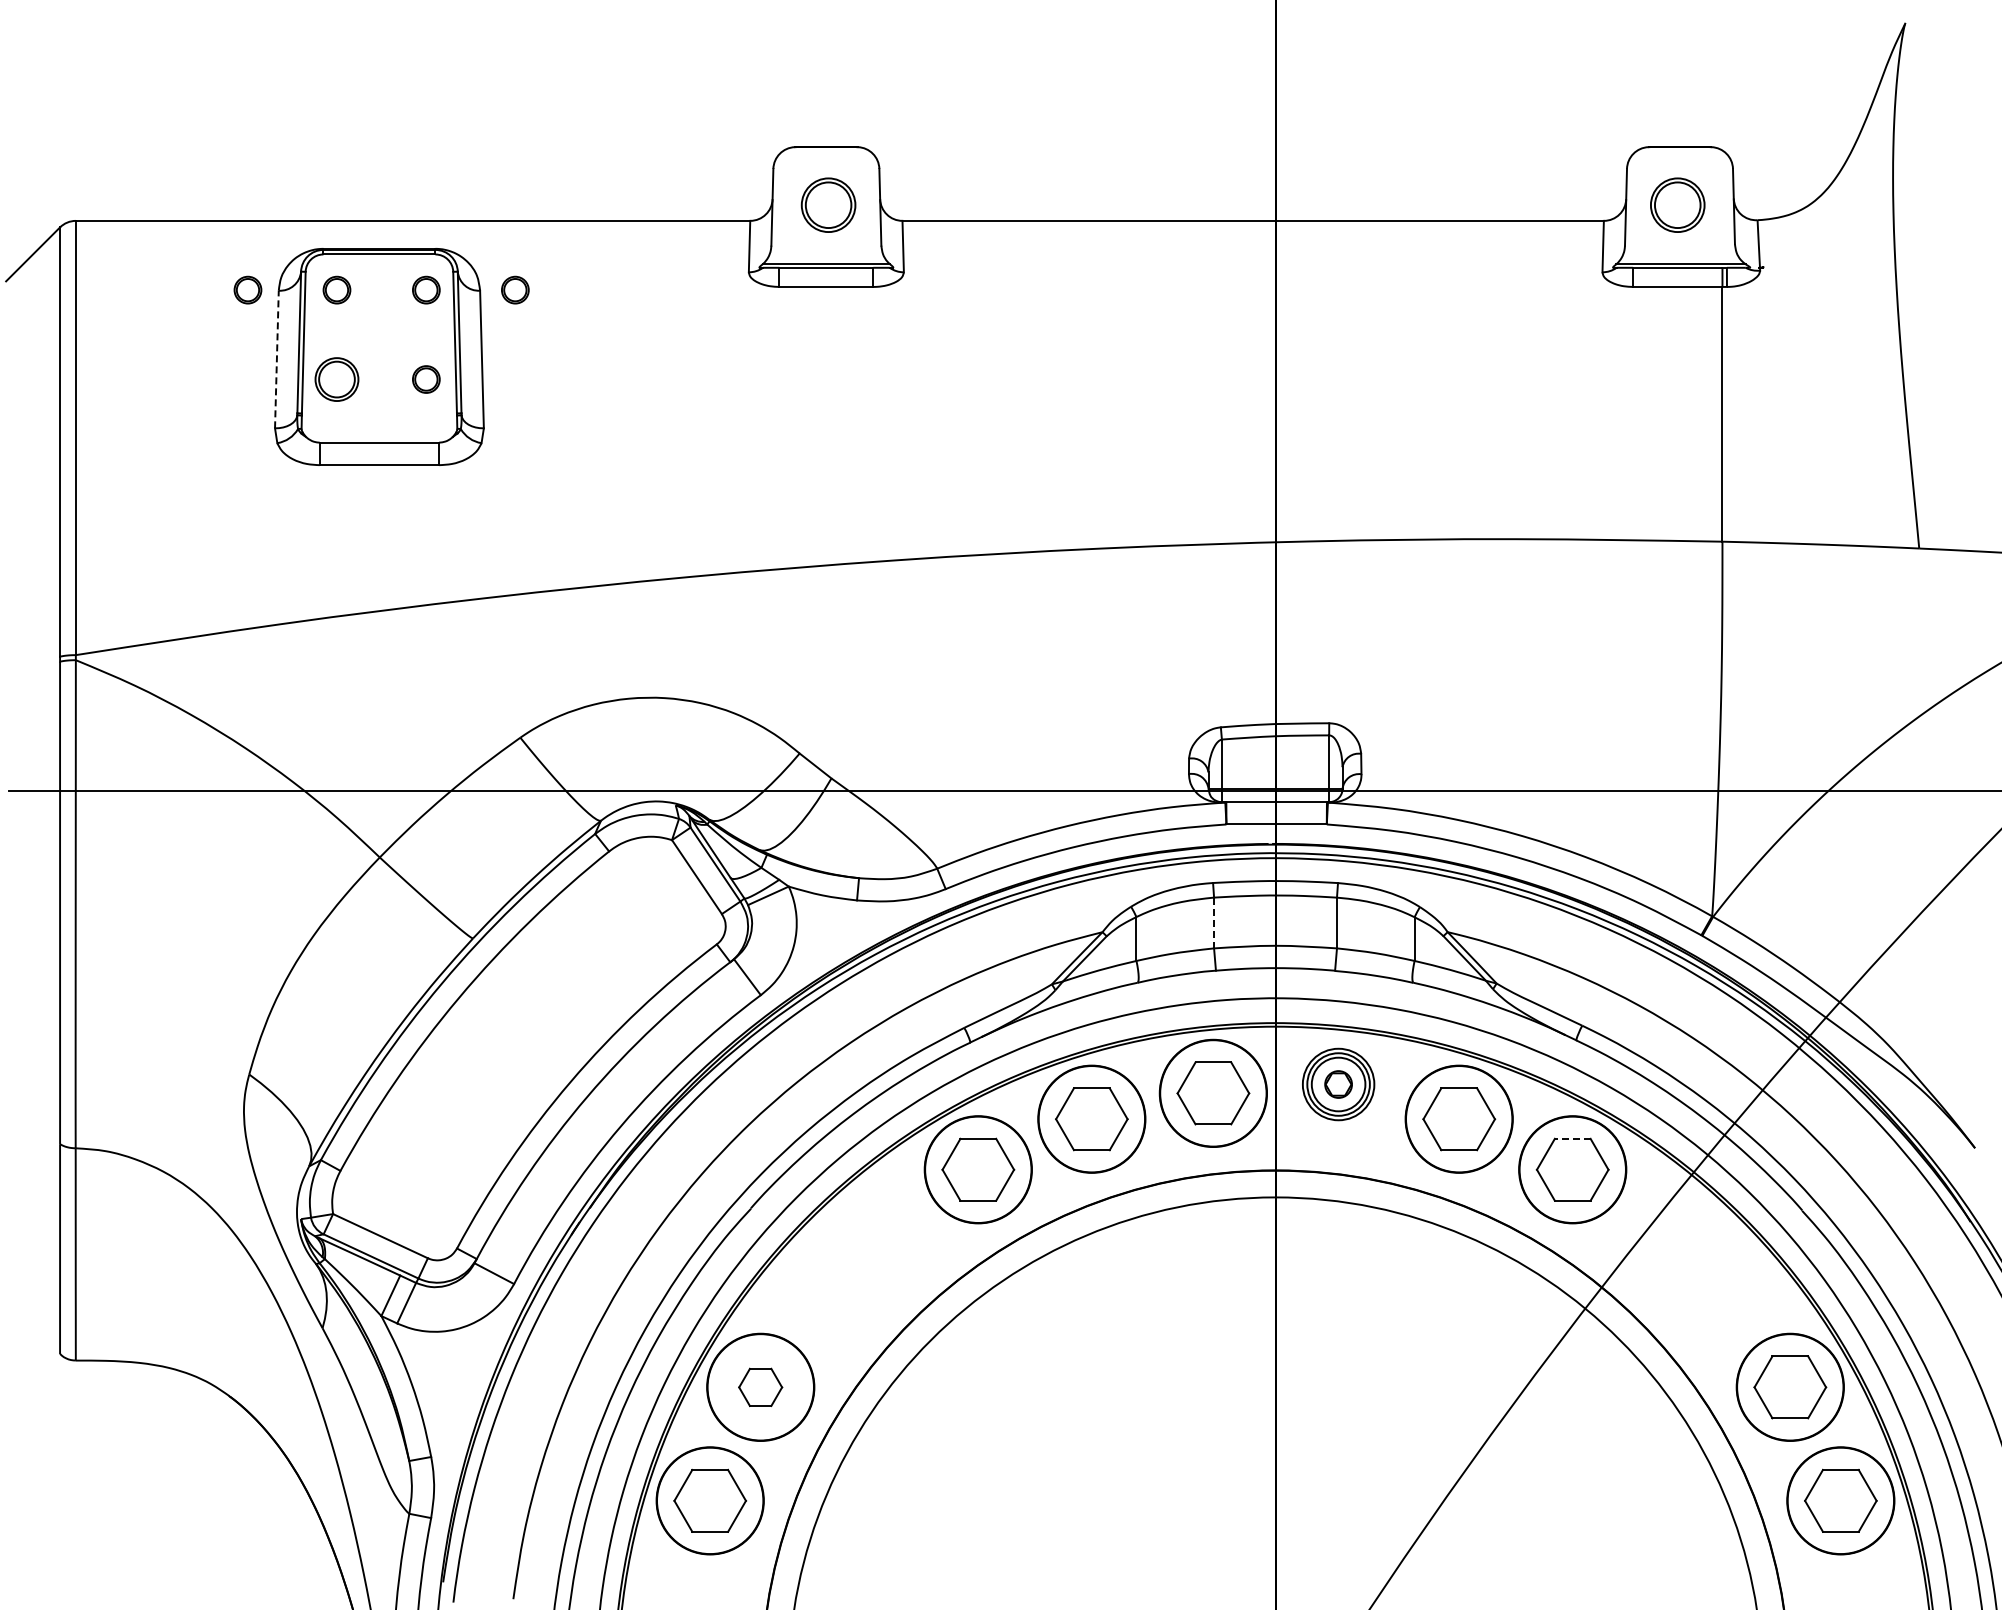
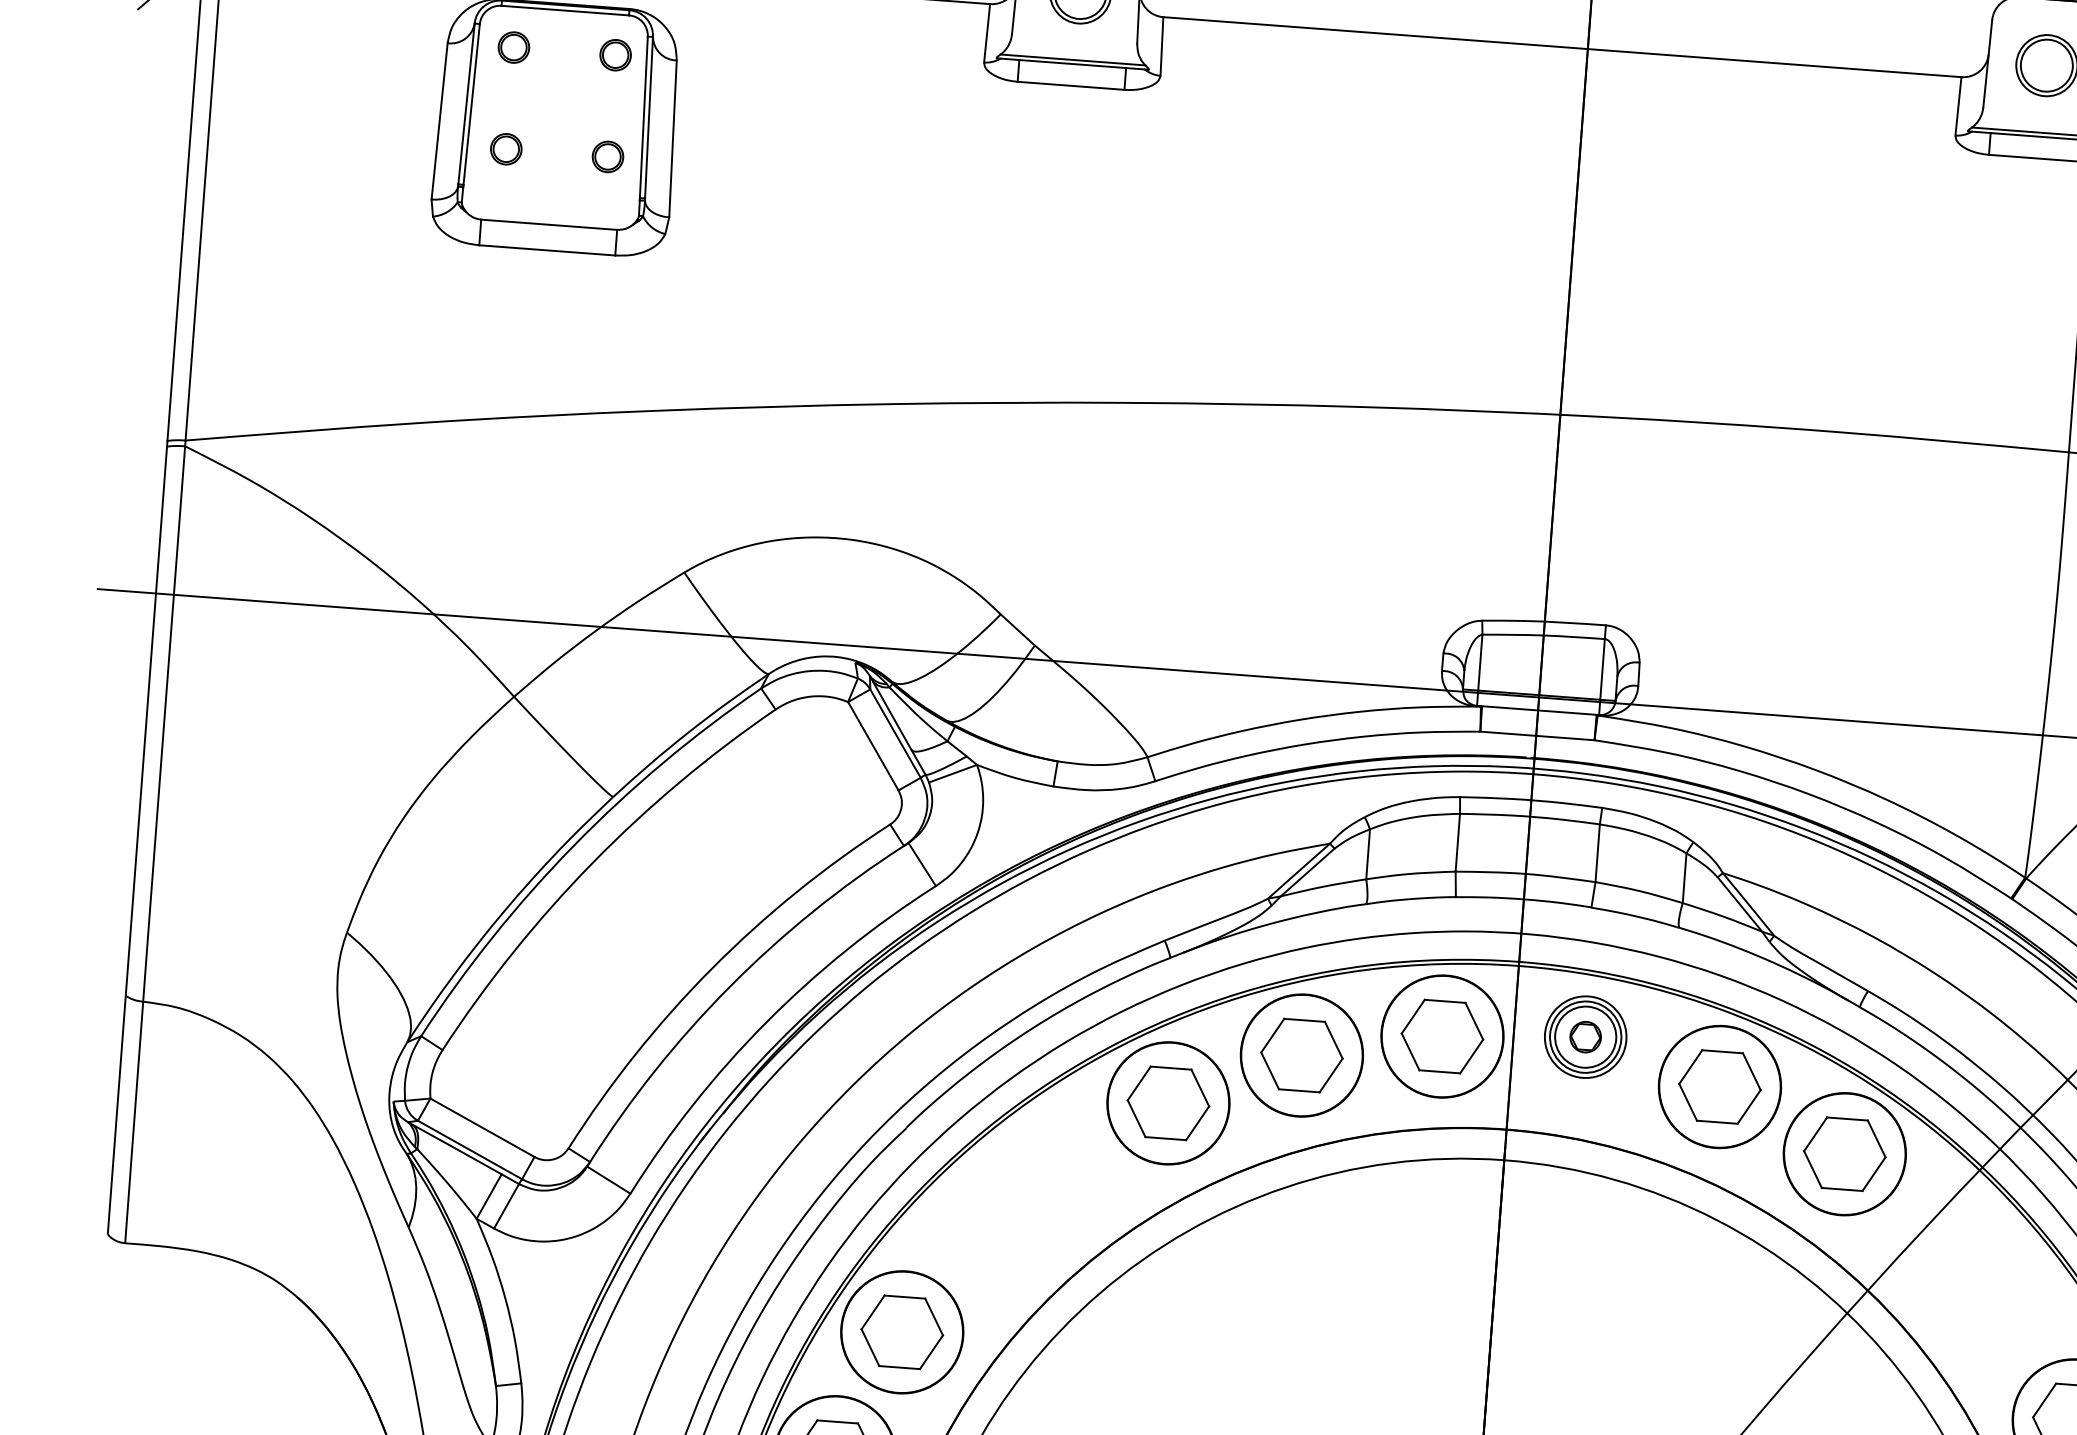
part: (247, 289) -> (412, 39), removed
part: (515, 289) -> (717, 62), removed
line: (276, 359) -> (439, 121), dashed -> solid
part: (336, 379) -> (505, 149), size x0.62
line: (1214, 923) -> (1458, 843), dashed -> solid
line: (1572, 1138) -> (1847, 1118), dashed -> solid
part: (760, 1387) -> (901, 1332), size x1.67

